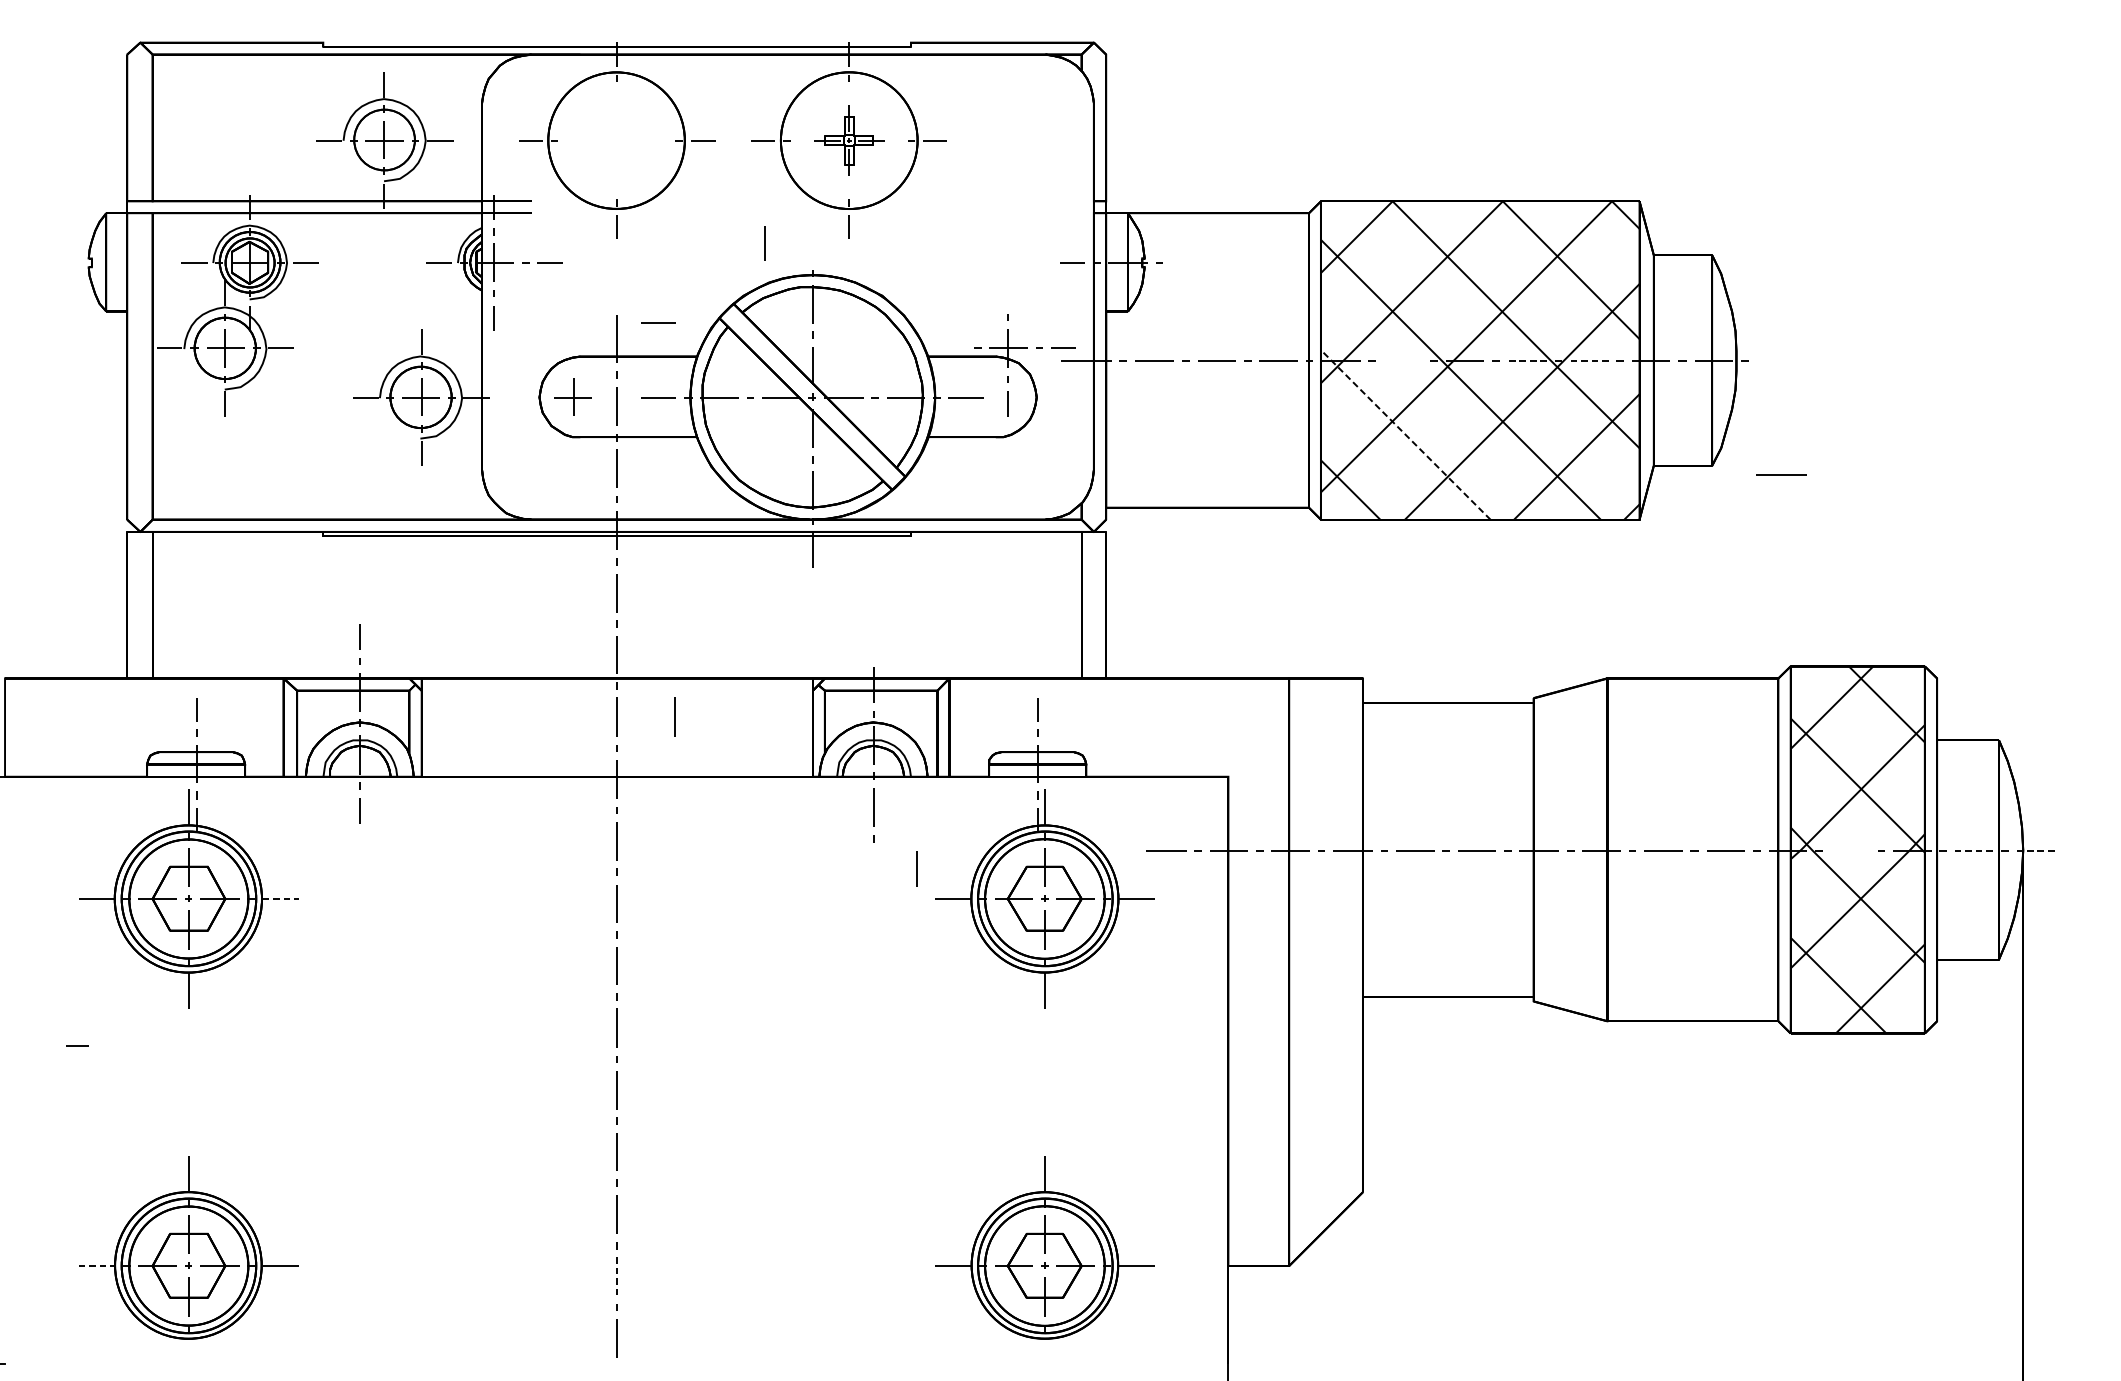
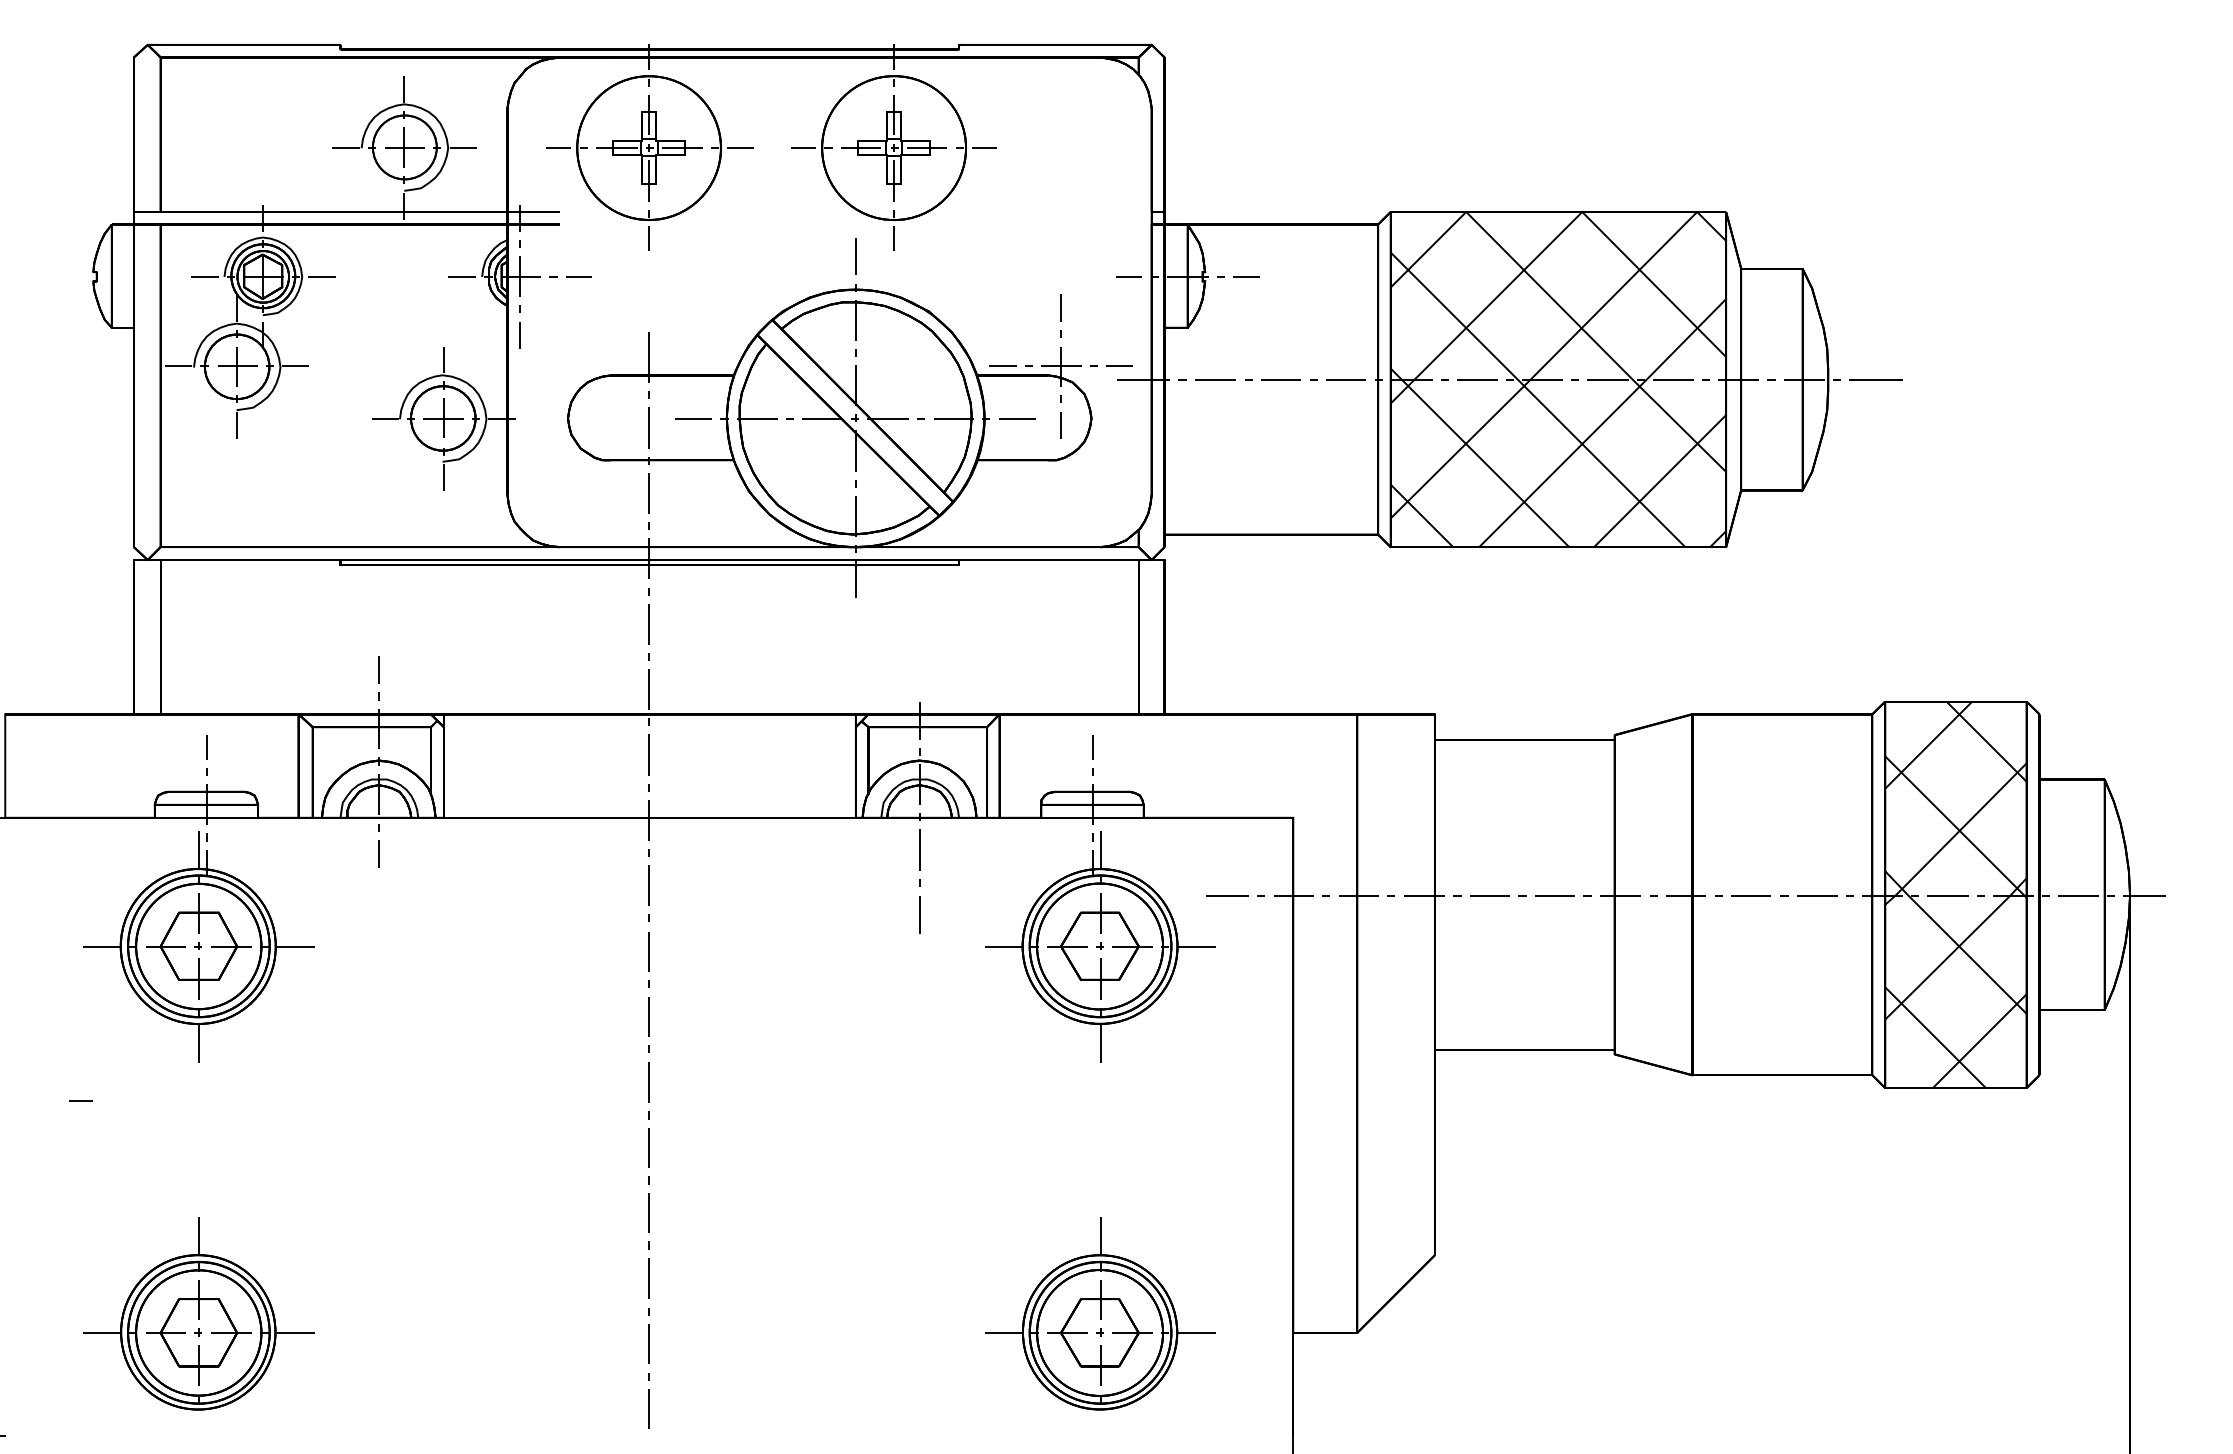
part: (616, 141) -> (649, 148), added
part: (848, 141) -> (893, 148), size x1.43
line: (765, 243) -> (855, 256), moved
line: (1183, 262) -> (1246, 276), added
line: (1007, 292) -> (1060, 307), added
line: (658, 322) -> (693, 339), removed
line: (952, 347) -> (1002, 365), added
line: (1403, 360) -> (1477, 379), added
line: (1526, 361) -> (1607, 380), dashed -> solid
line: (1588, 361) -> (1672, 380), dashed -> solid
part: (573, 396) -> (603, 417), removed
line: (1405, 434) -> (1479, 457), dashed -> solid
line: (1781, 474) -> (1875, 379), moved
line: (673, 716) -> (709, 754), removed
line: (1849, 850) -> (1947, 895), added
line: (1974, 850) -> (2078, 895), dashed -> solid
line: (2037, 850) -> (2145, 895), dashed -> solid
line: (917, 868) -> (919, 914), moved
line: (281, 898) -> (296, 946), dashed -> solid
line: (97, 1266) -> (102, 1333), dashed -> solid
line: (616, 1277) -> (649, 1344), dashed -> solid

